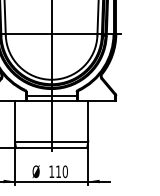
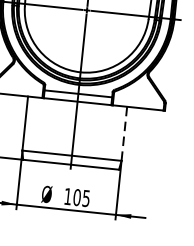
line: (88, 121) -> (124, 133), solid -> dashed
text: (61, 171) -> (81, 197), 110 -> 105

